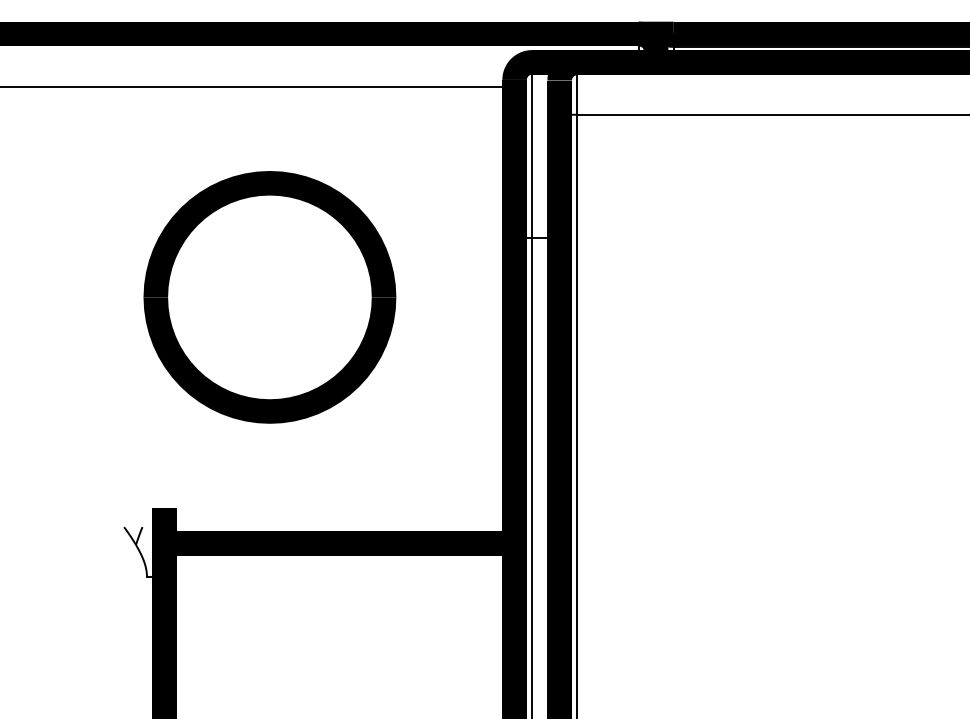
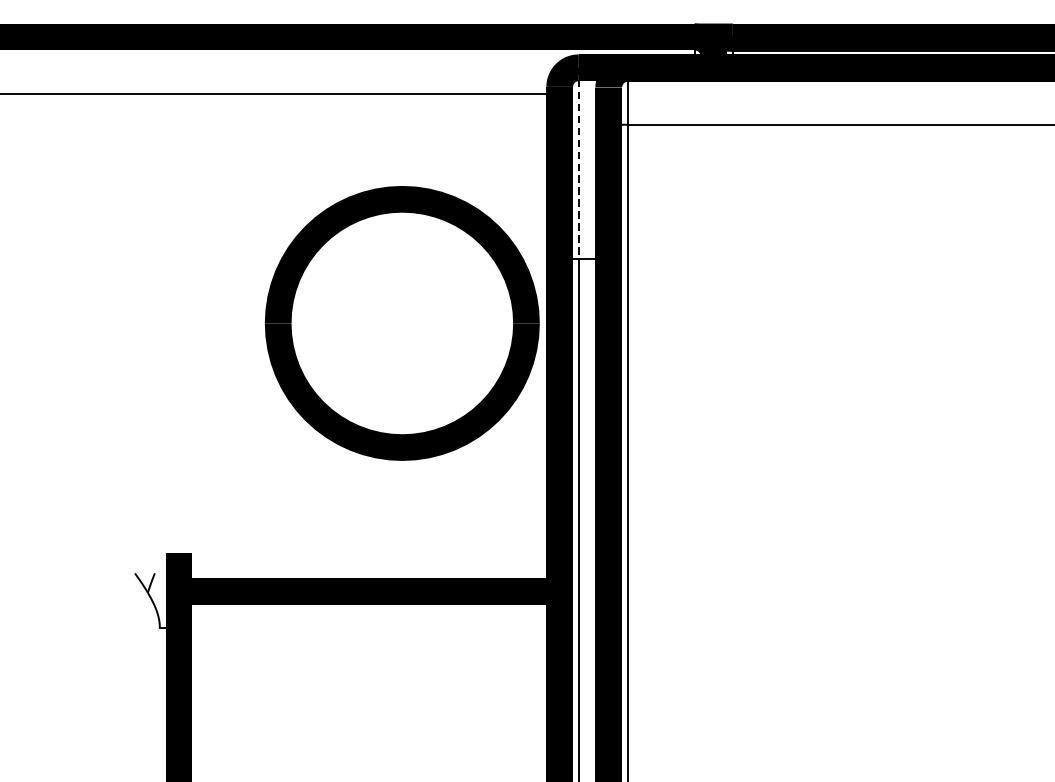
line: (532, 150) -> (579, 163), solid -> dashed
part: (269, 297) -> (401, 323), moved

